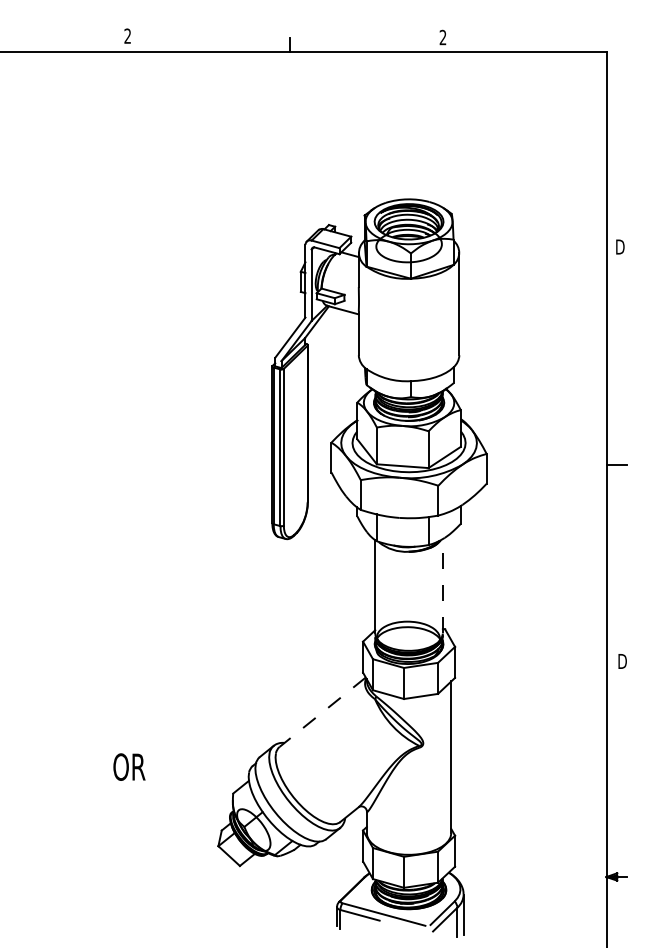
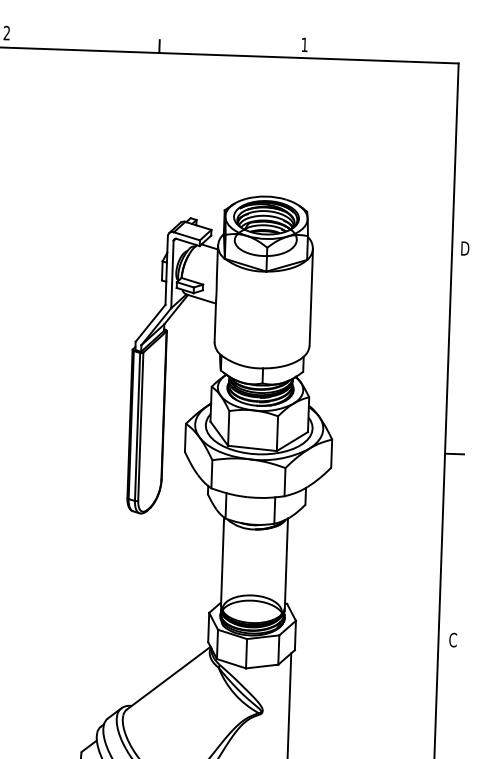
text: (442, 36) -> (304, 43), 2 -> 1
line: (442, 585) -> (286, 562), dashed -> solid
text: (621, 661) -> (452, 640), D -> C
line: (322, 712) -> (168, 678), dashed -> solid

